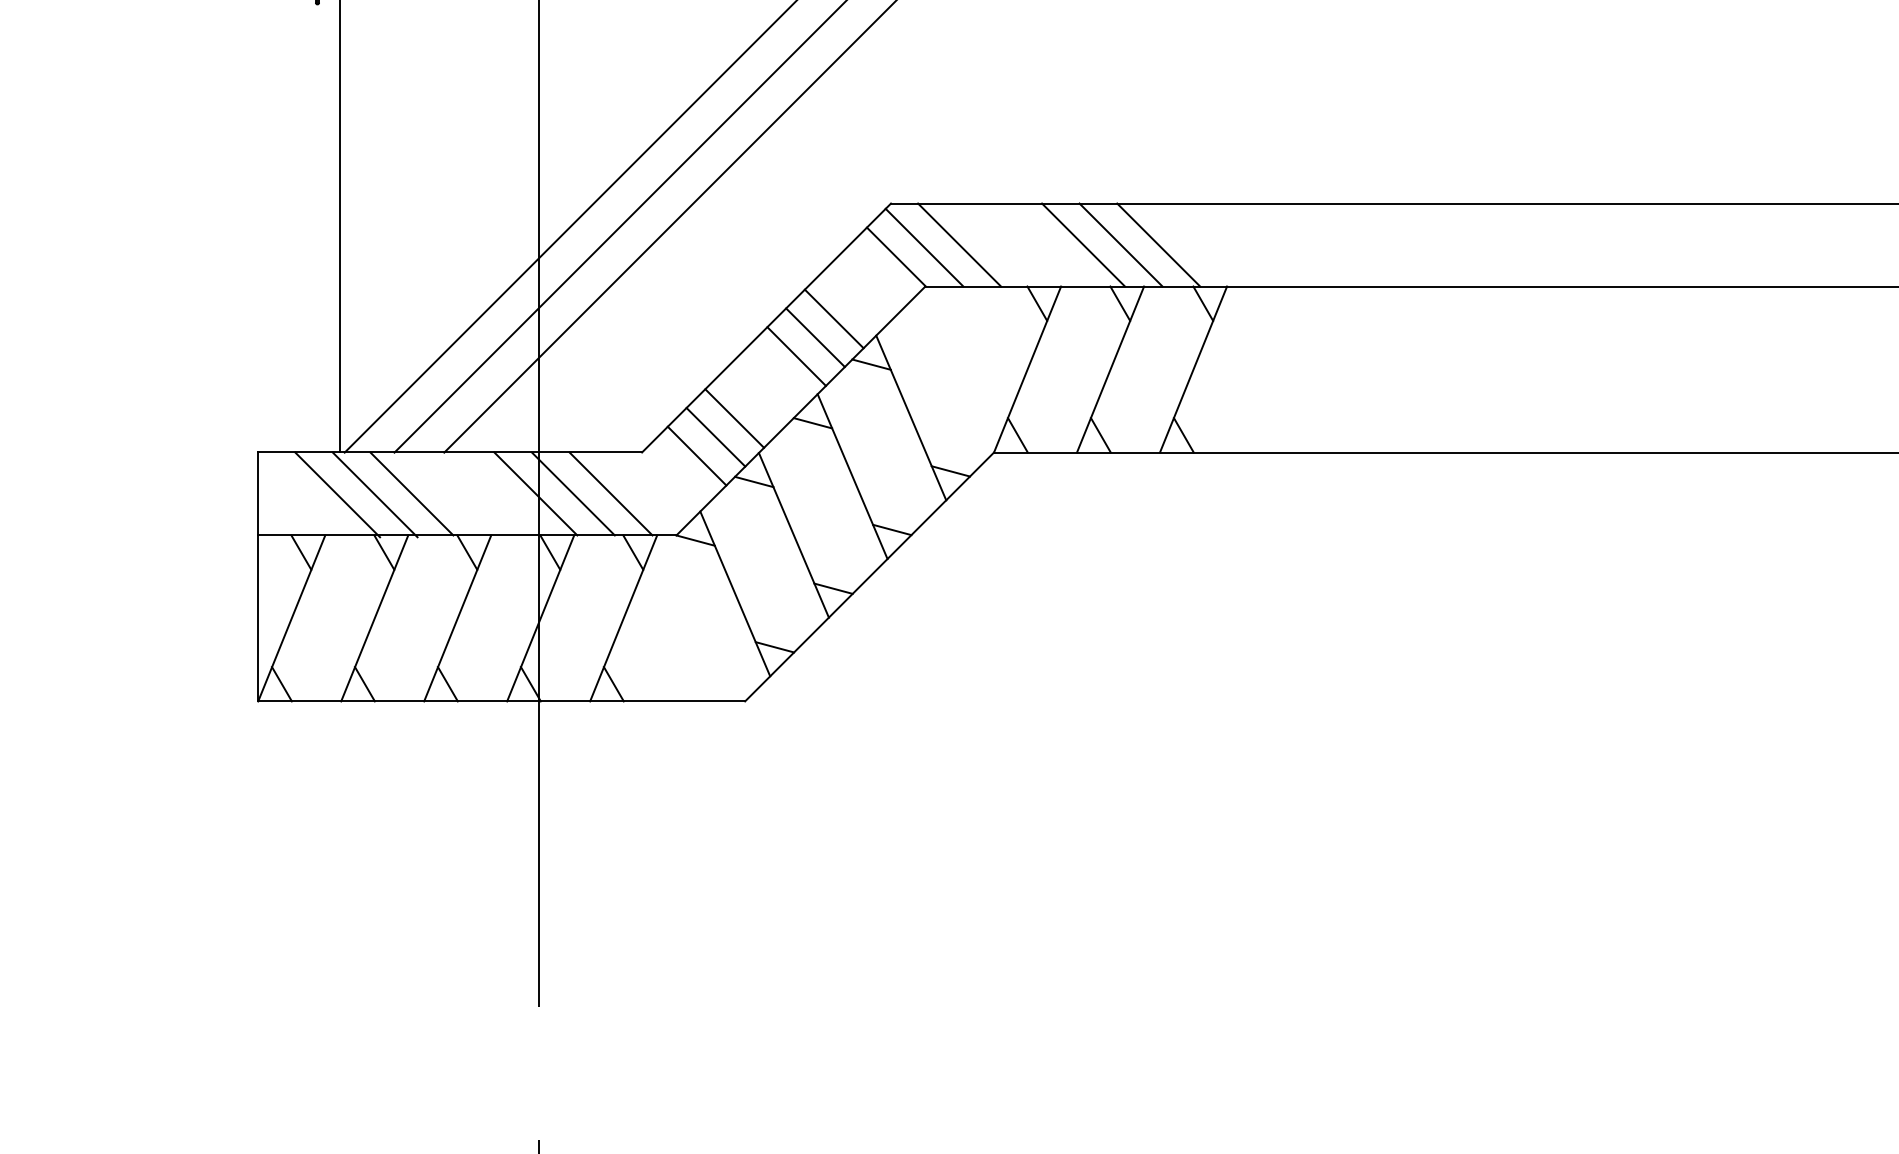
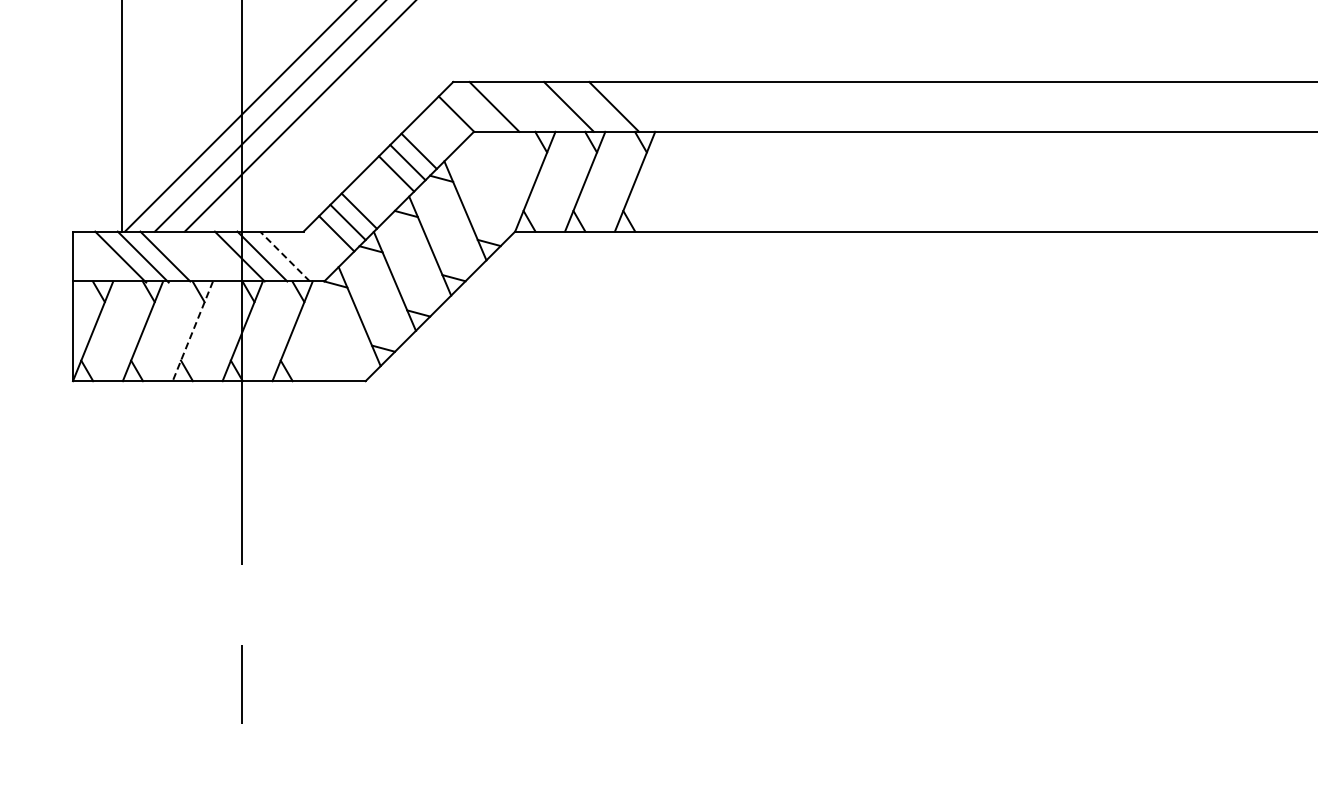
line: (1120, 244) -> (591, 106), removed
line: (924, 247) -> (473, 108), removed
line: (610, 493) -> (284, 256), solid -> dashed
line: (457, 618) -> (192, 331), solid -> dashed

